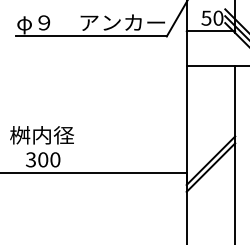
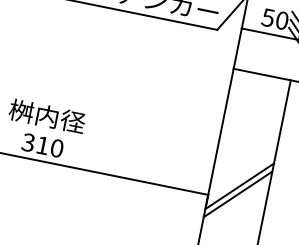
text: (43, 159) -> (43, 145), 300 -> 310

